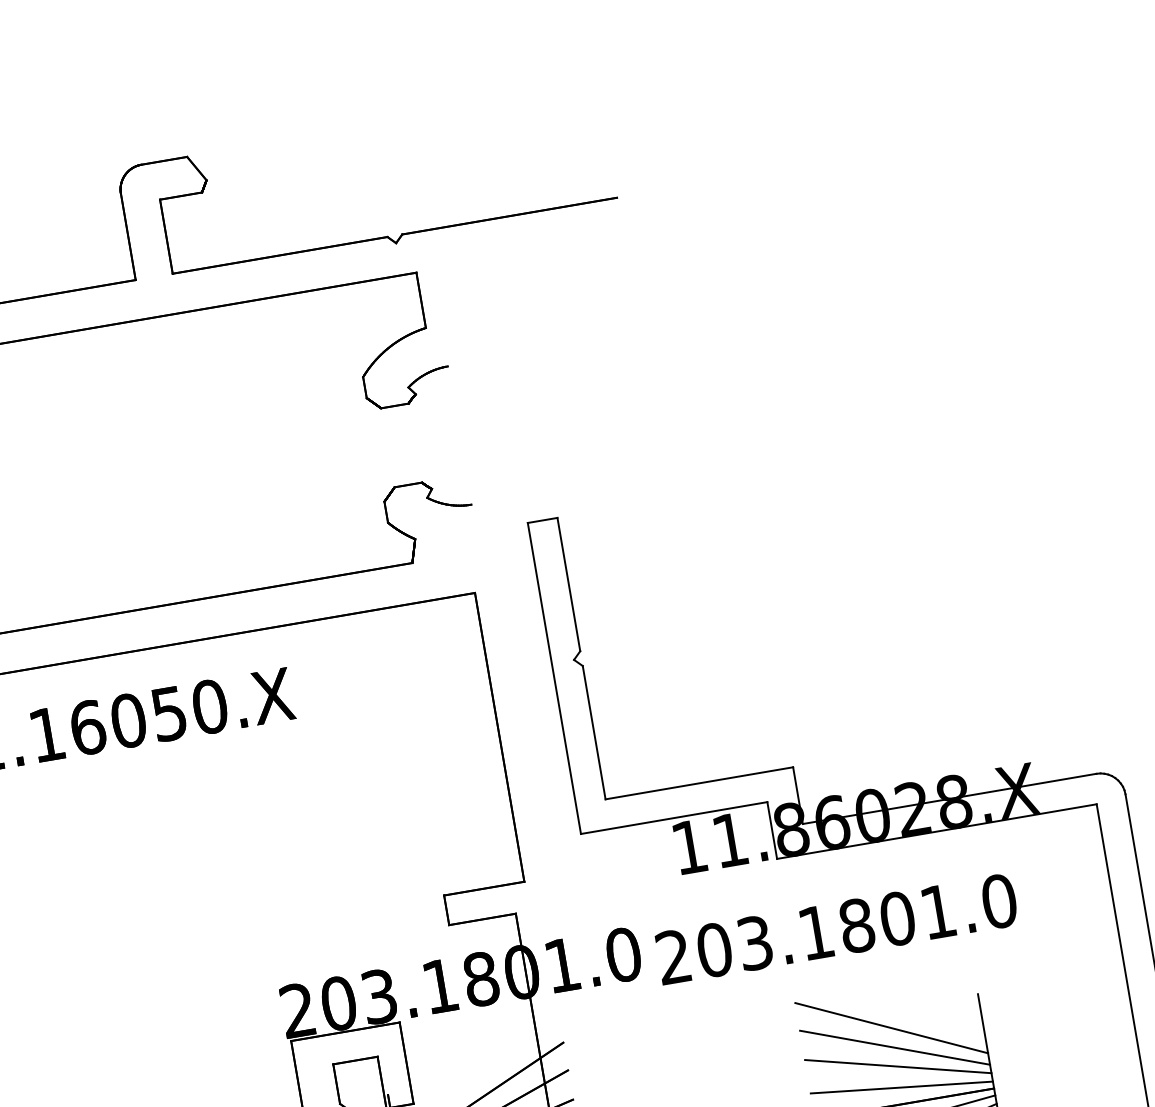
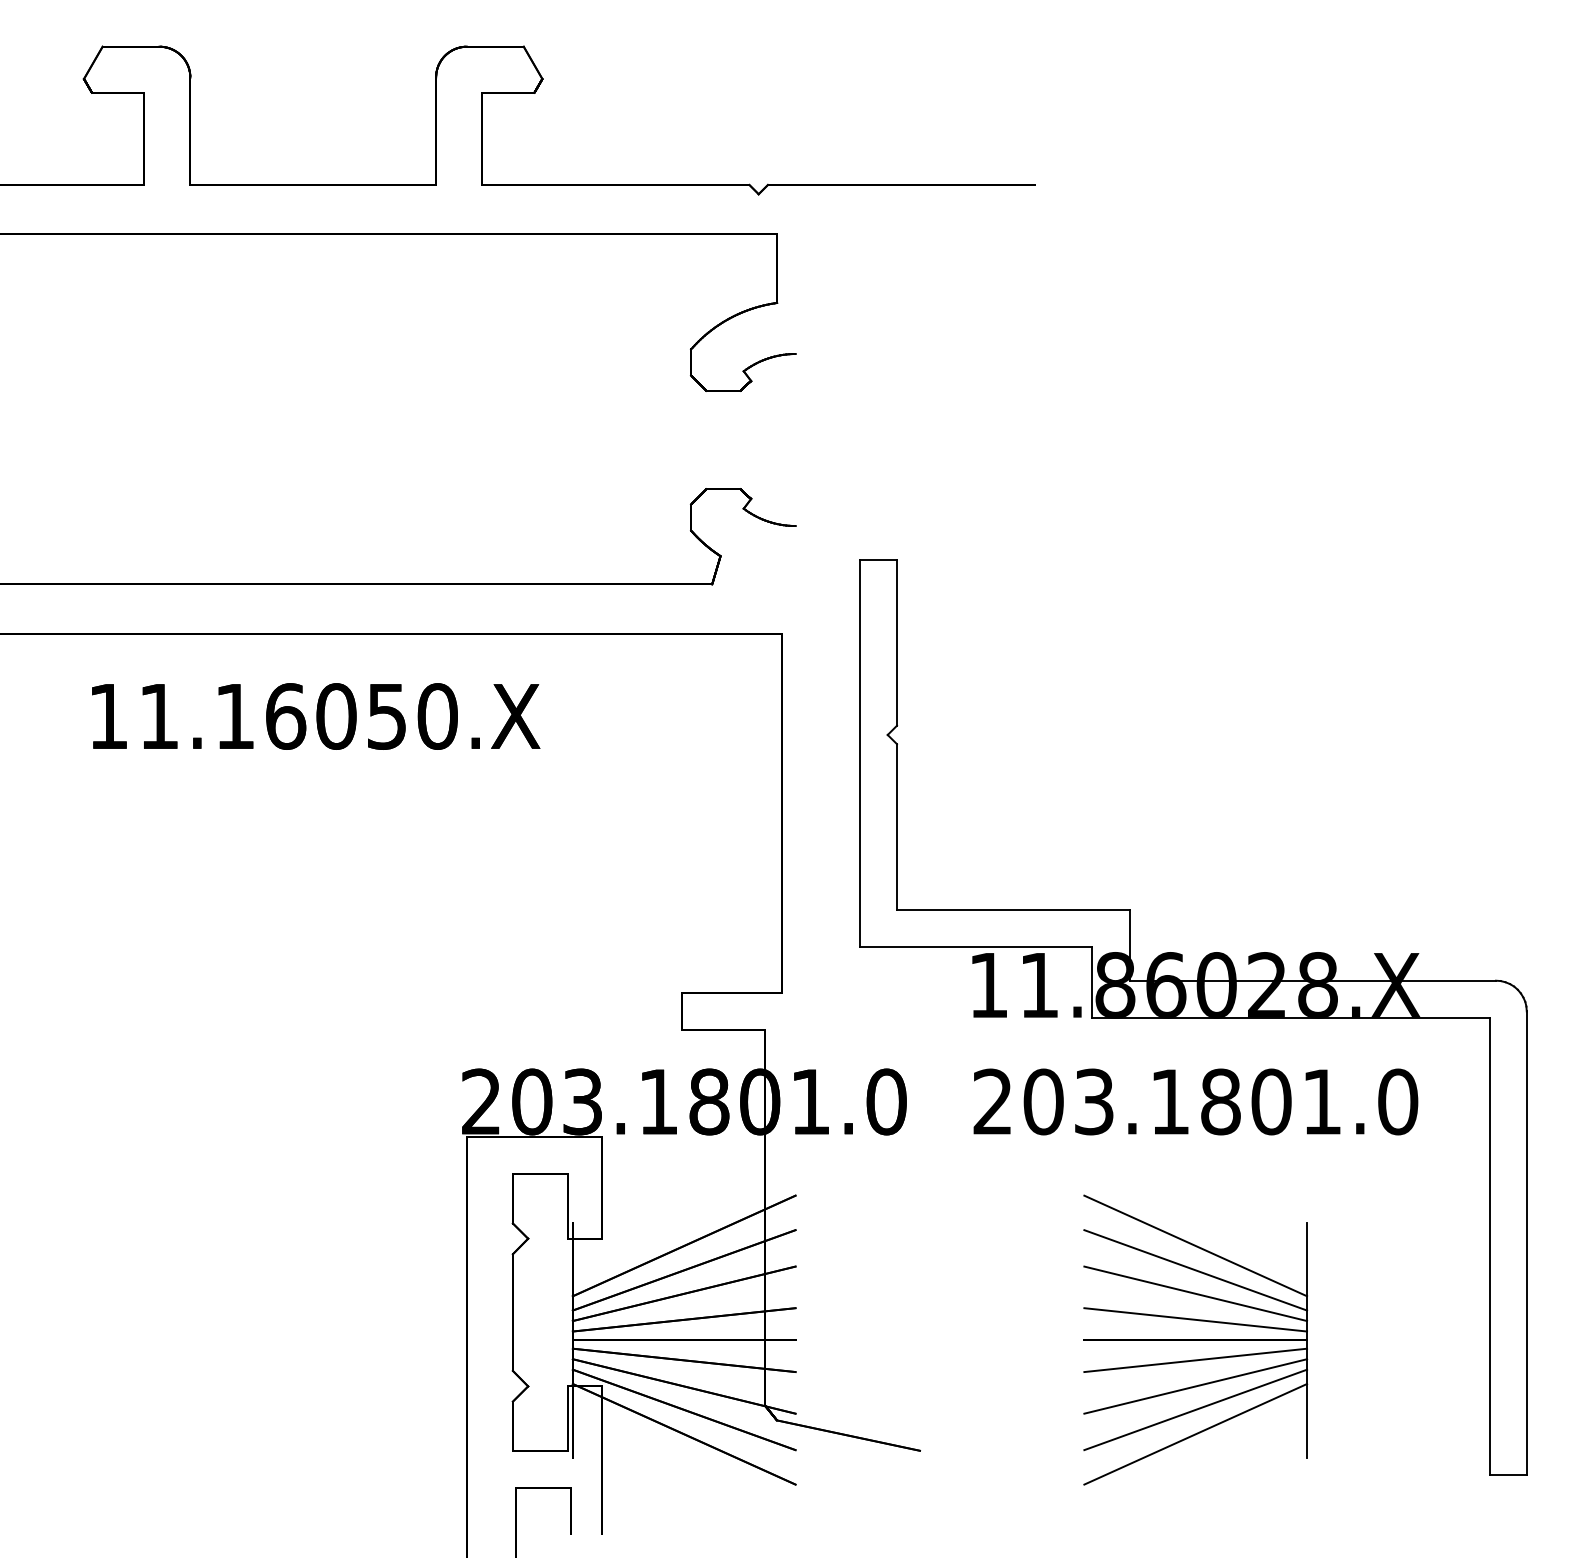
text: (836, 928) -> (1195, 1101), moved

